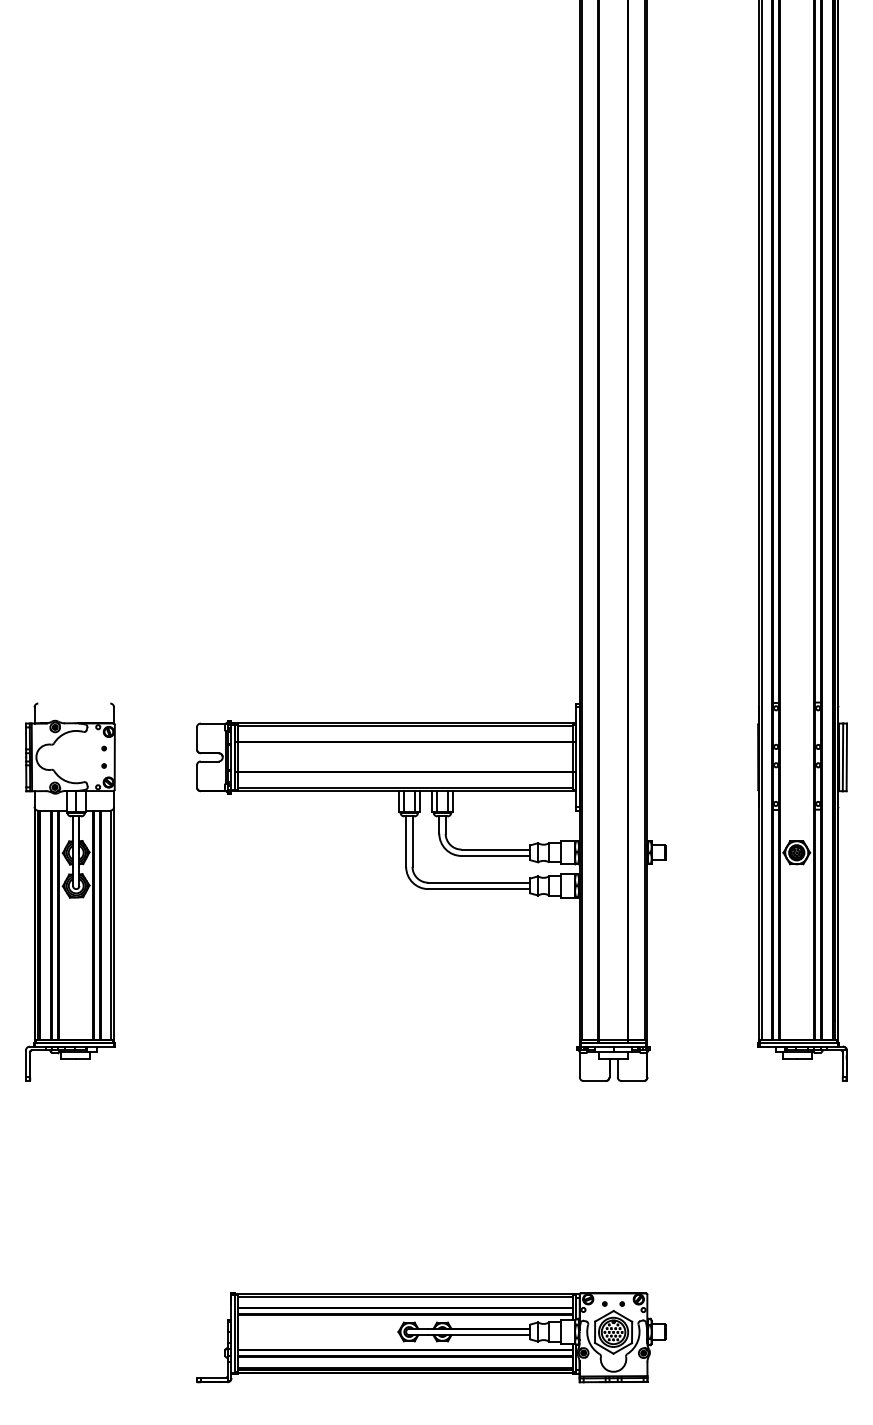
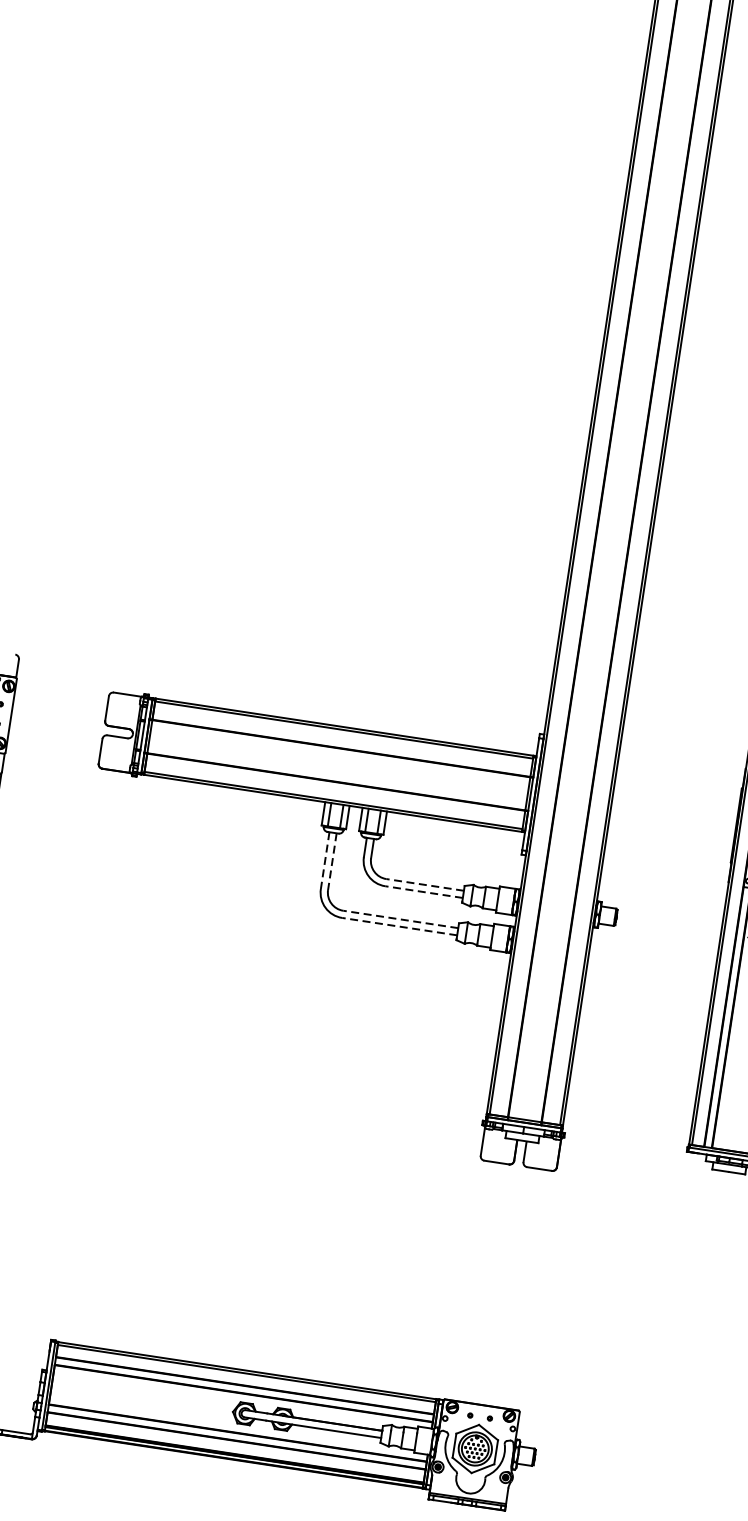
line: (406, 842) -> (325, 861), solid -> dashed
line: (412, 842) -> (332, 862), solid -> dashed
line: (495, 849) -> (424, 884), solid -> dashed
line: (495, 855) -> (423, 891), solid -> dashed
line: (478, 882) -> (399, 919), solid -> dashed
line: (478, 889) -> (398, 926), solid -> dashed

